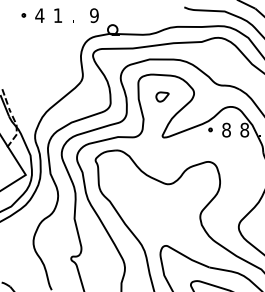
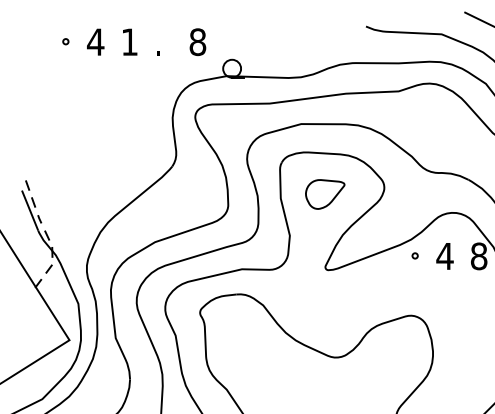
text: (94, 15) -> (197, 41), 9 -> 8
part: (162, 96) -> (325, 193), size x1.67
text: (226, 129) -> (444, 255), 8 -> 4

